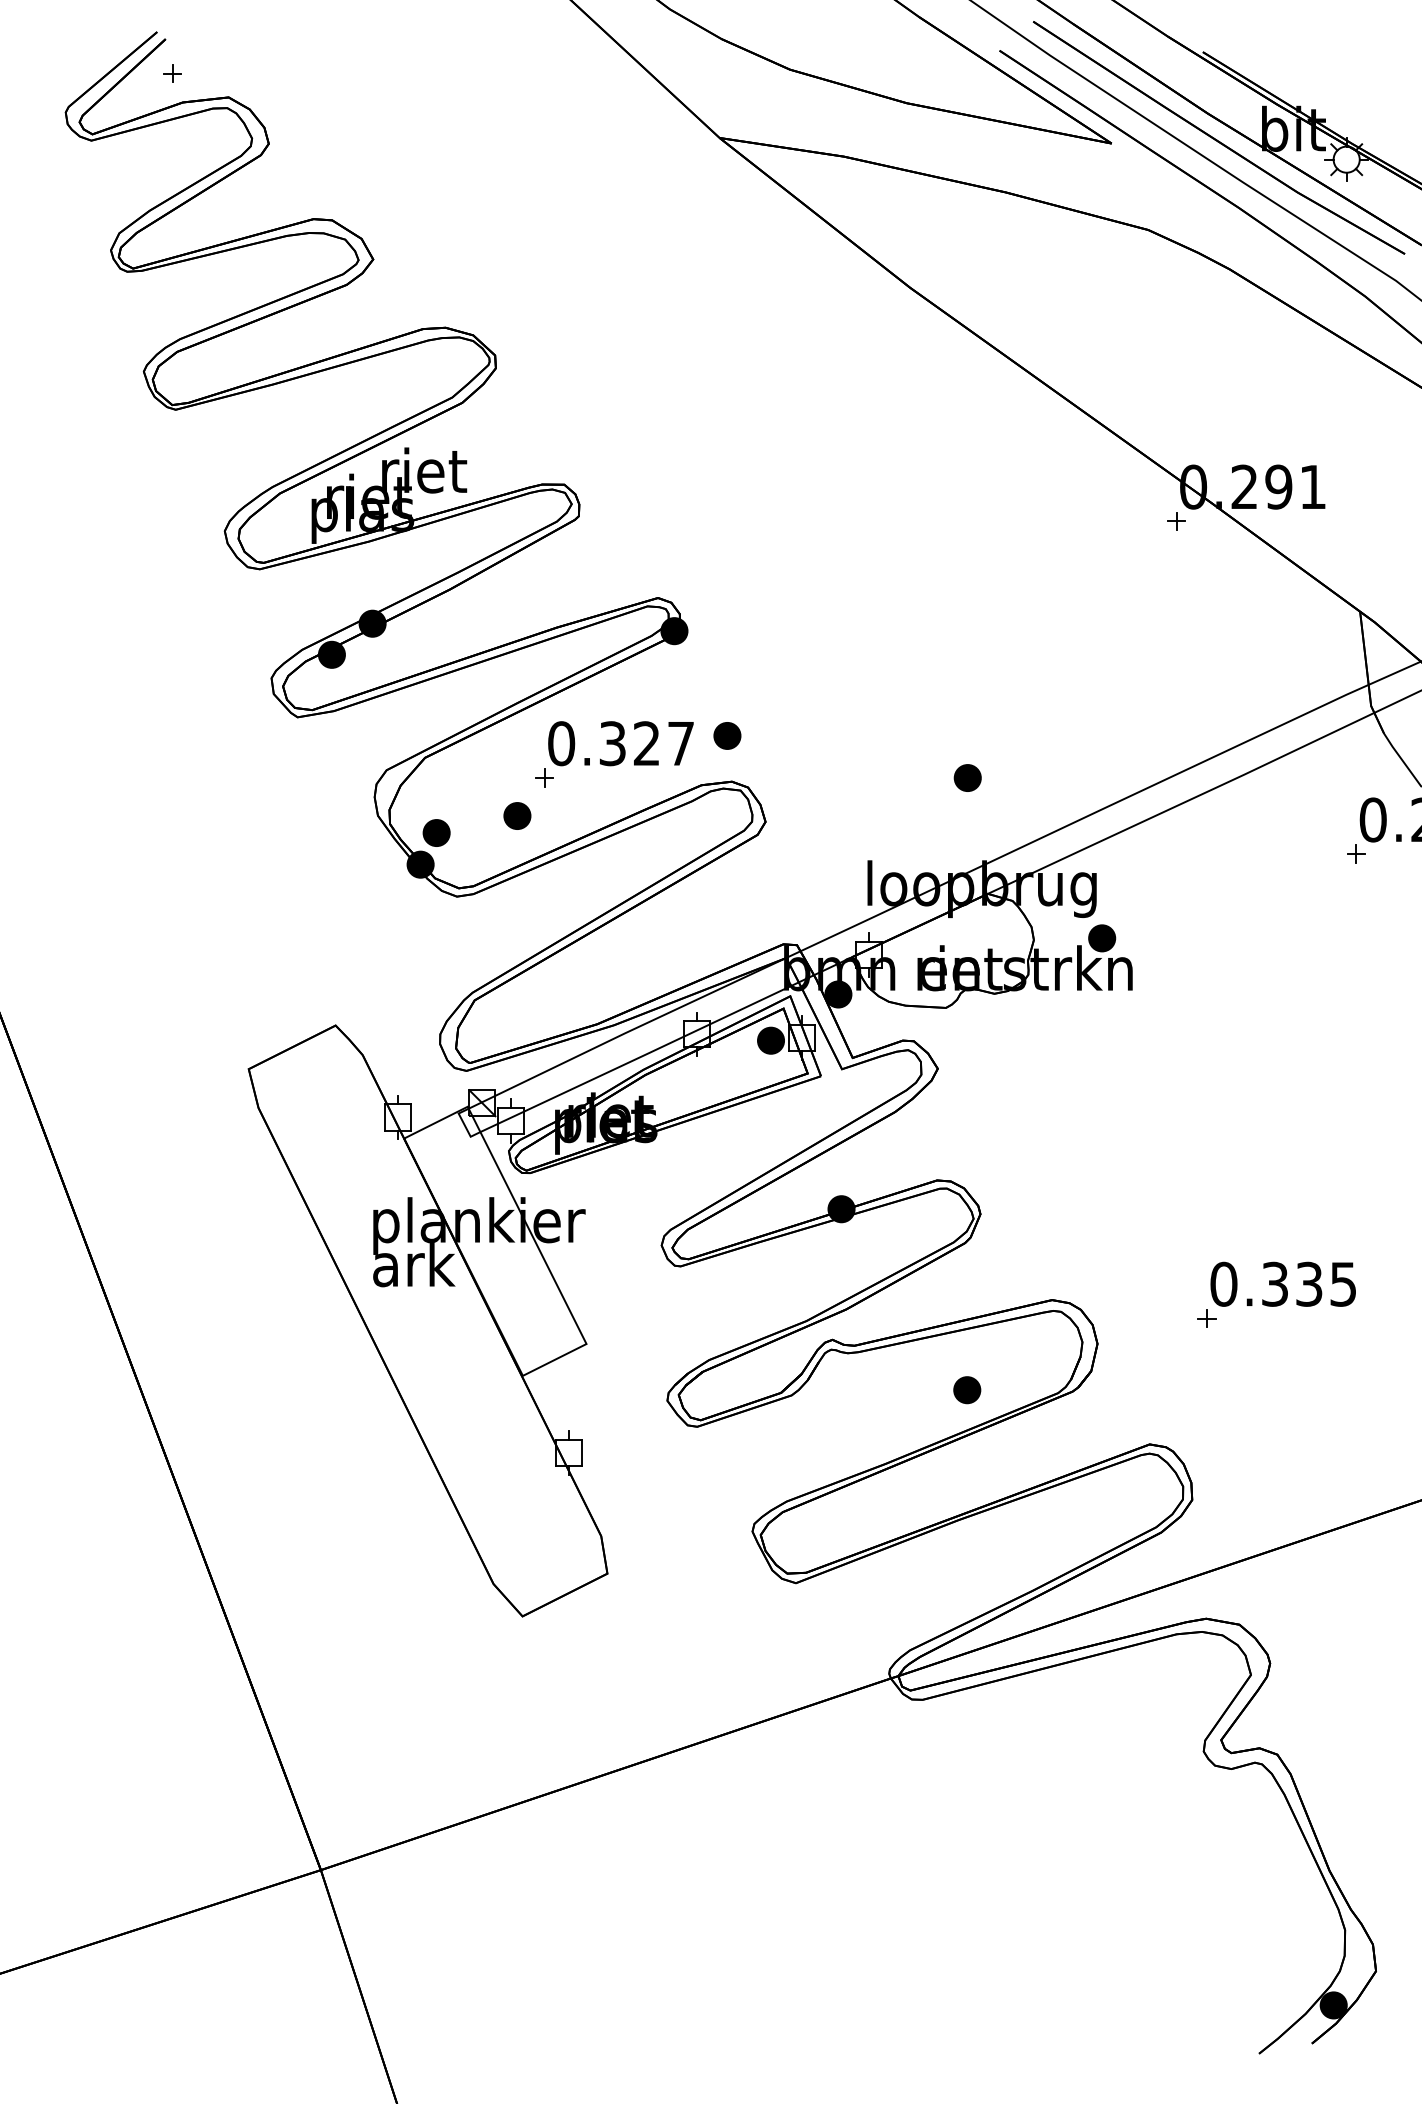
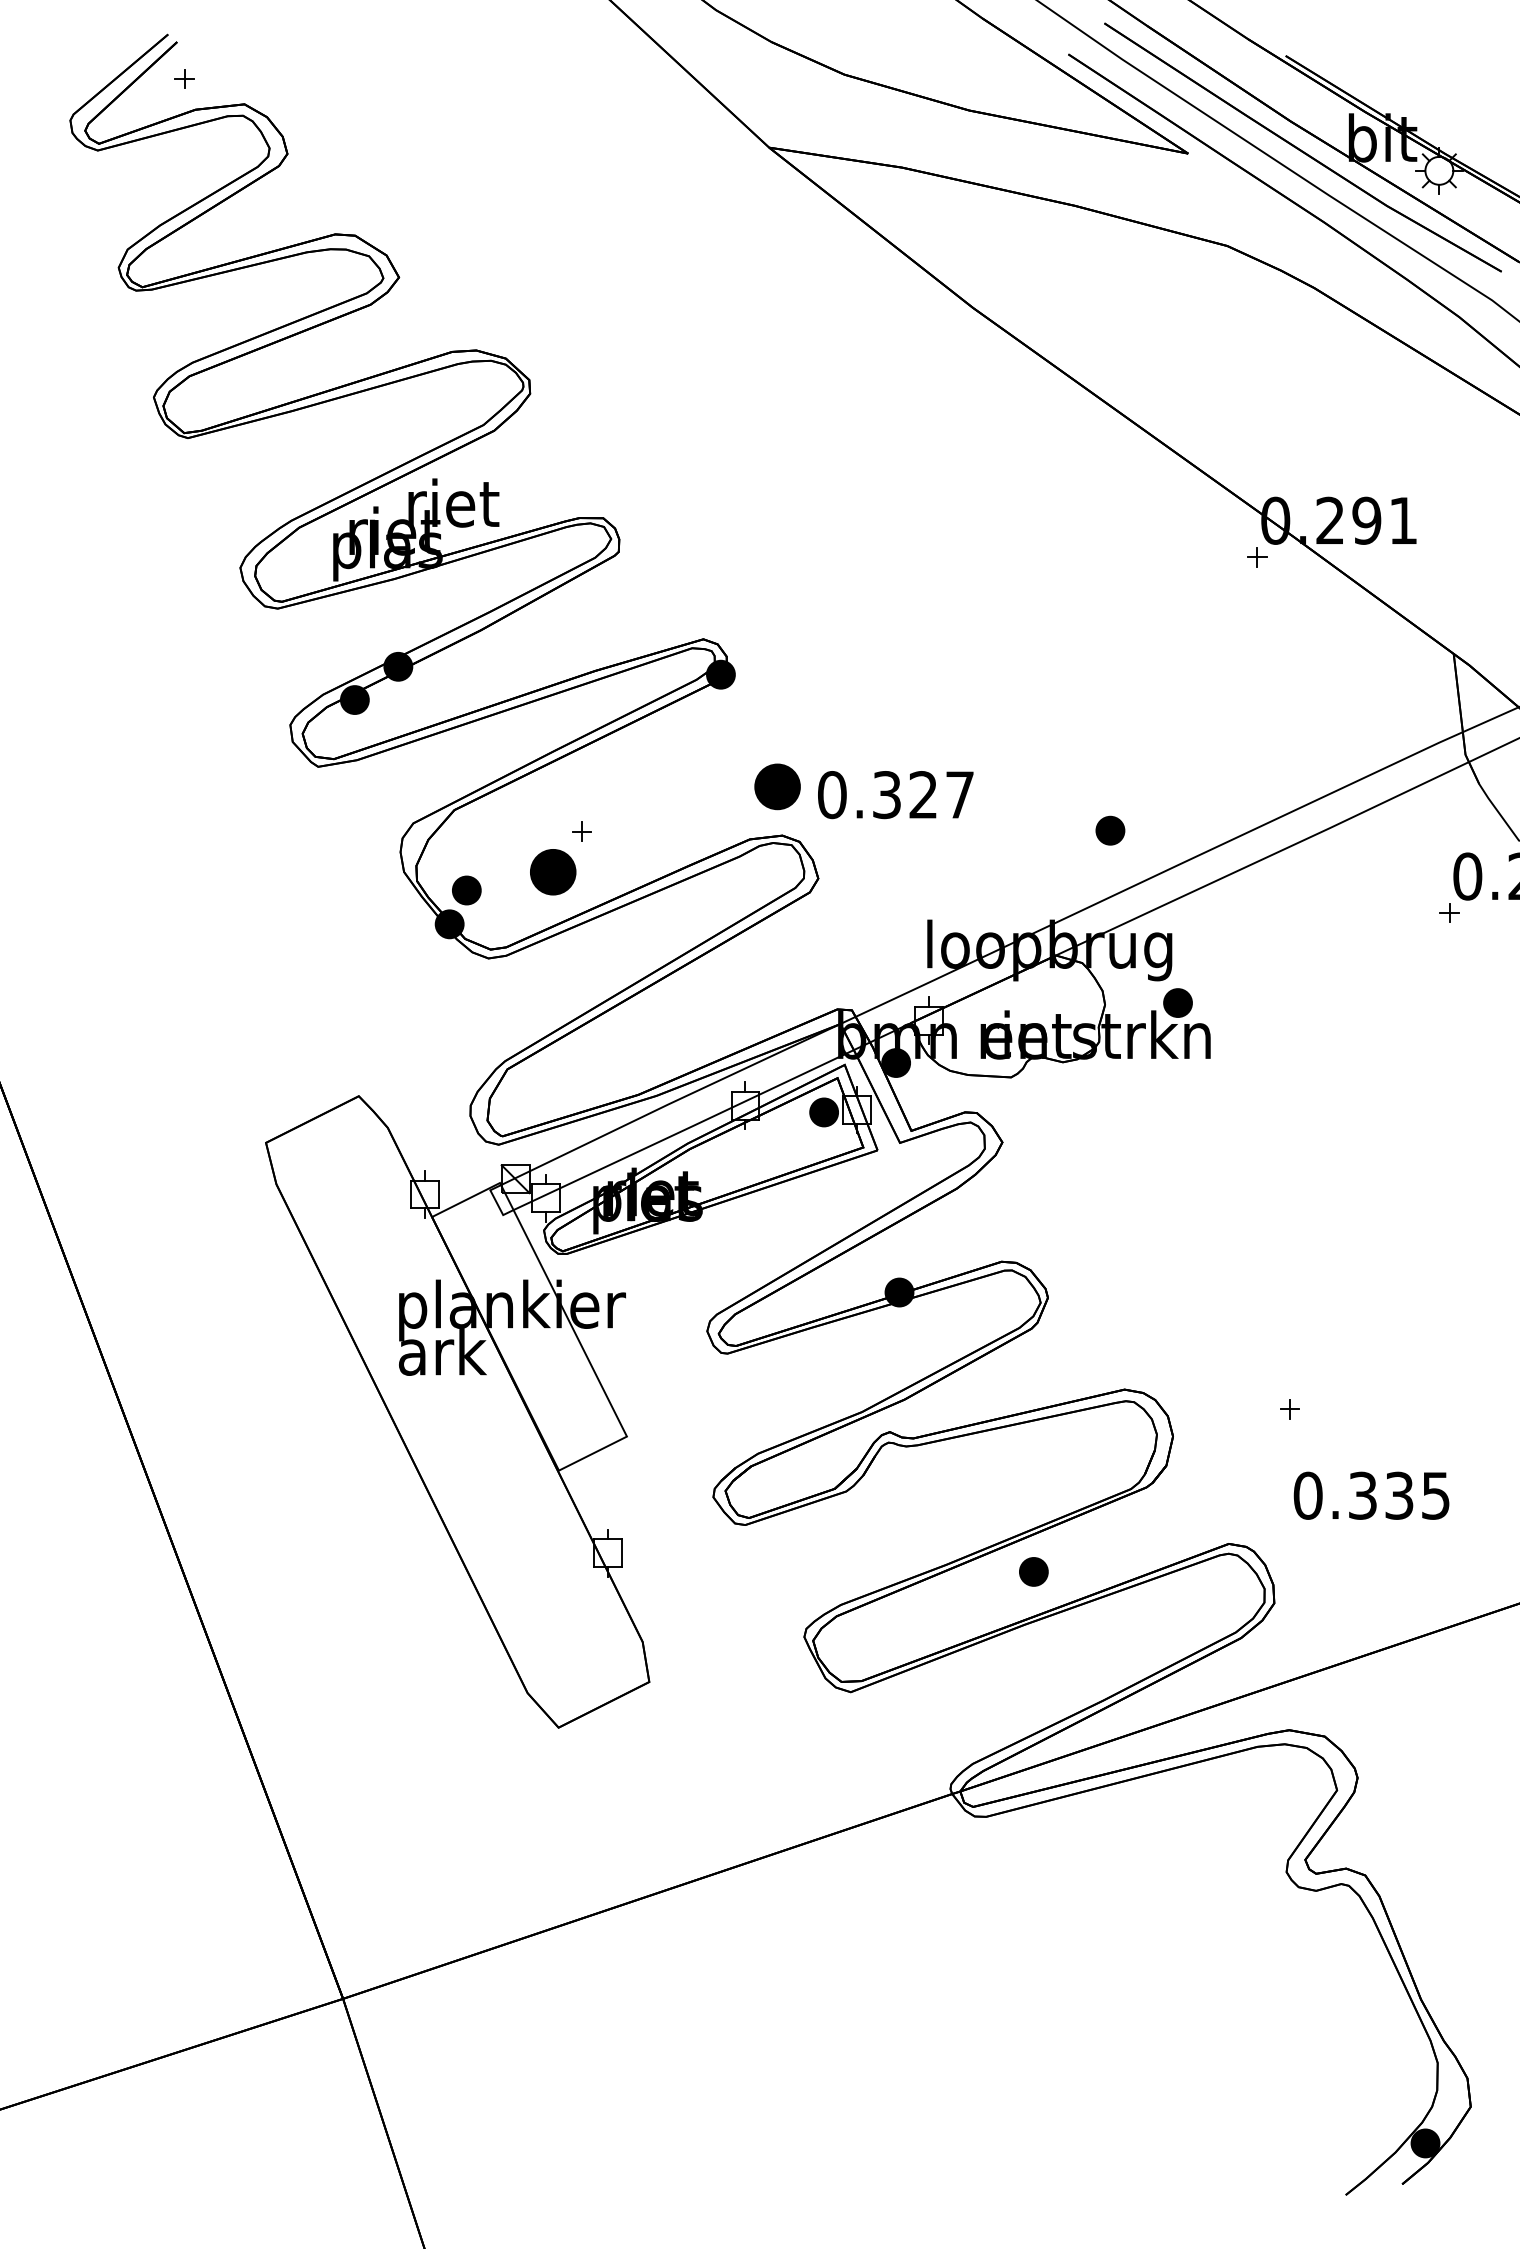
part: (727, 735) -> (777, 786), size x1.6
text: (620, 744) -> (895, 795), moved
part: (967, 777) -> (1110, 830), moved
part: (516, 816) -> (552, 872), size x1.6
text: (1283, 1284) -> (1371, 1495), moved
part: (966, 1389) -> (1033, 1571), moved

